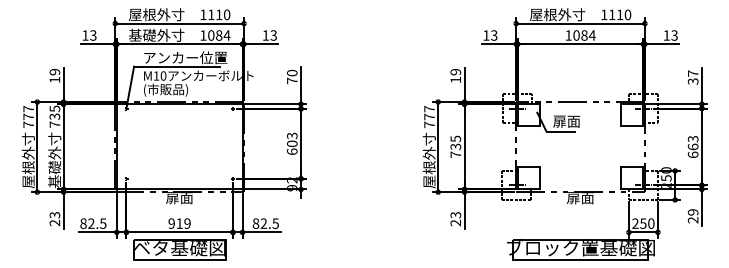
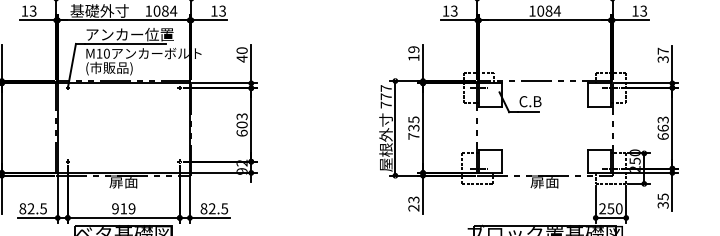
text: (292, 80) -> (242, 58), 70 -> 40
text: (566, 121) -> (530, 101), 扉面 -> C.B
text: (692, 216) -> (662, 201), 29 -> 35

